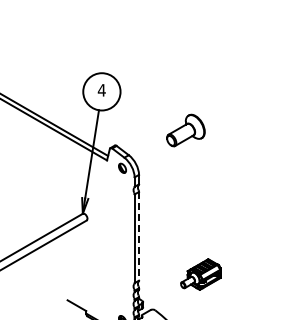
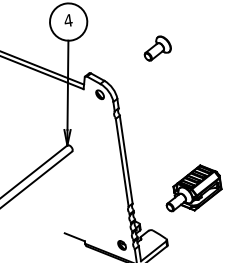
part: (185, 130) -> (156, 48), size x0.71
line: (139, 236) -> (126, 159), dashed -> solid
part: (200, 274) -> (192, 188), size x1.43

